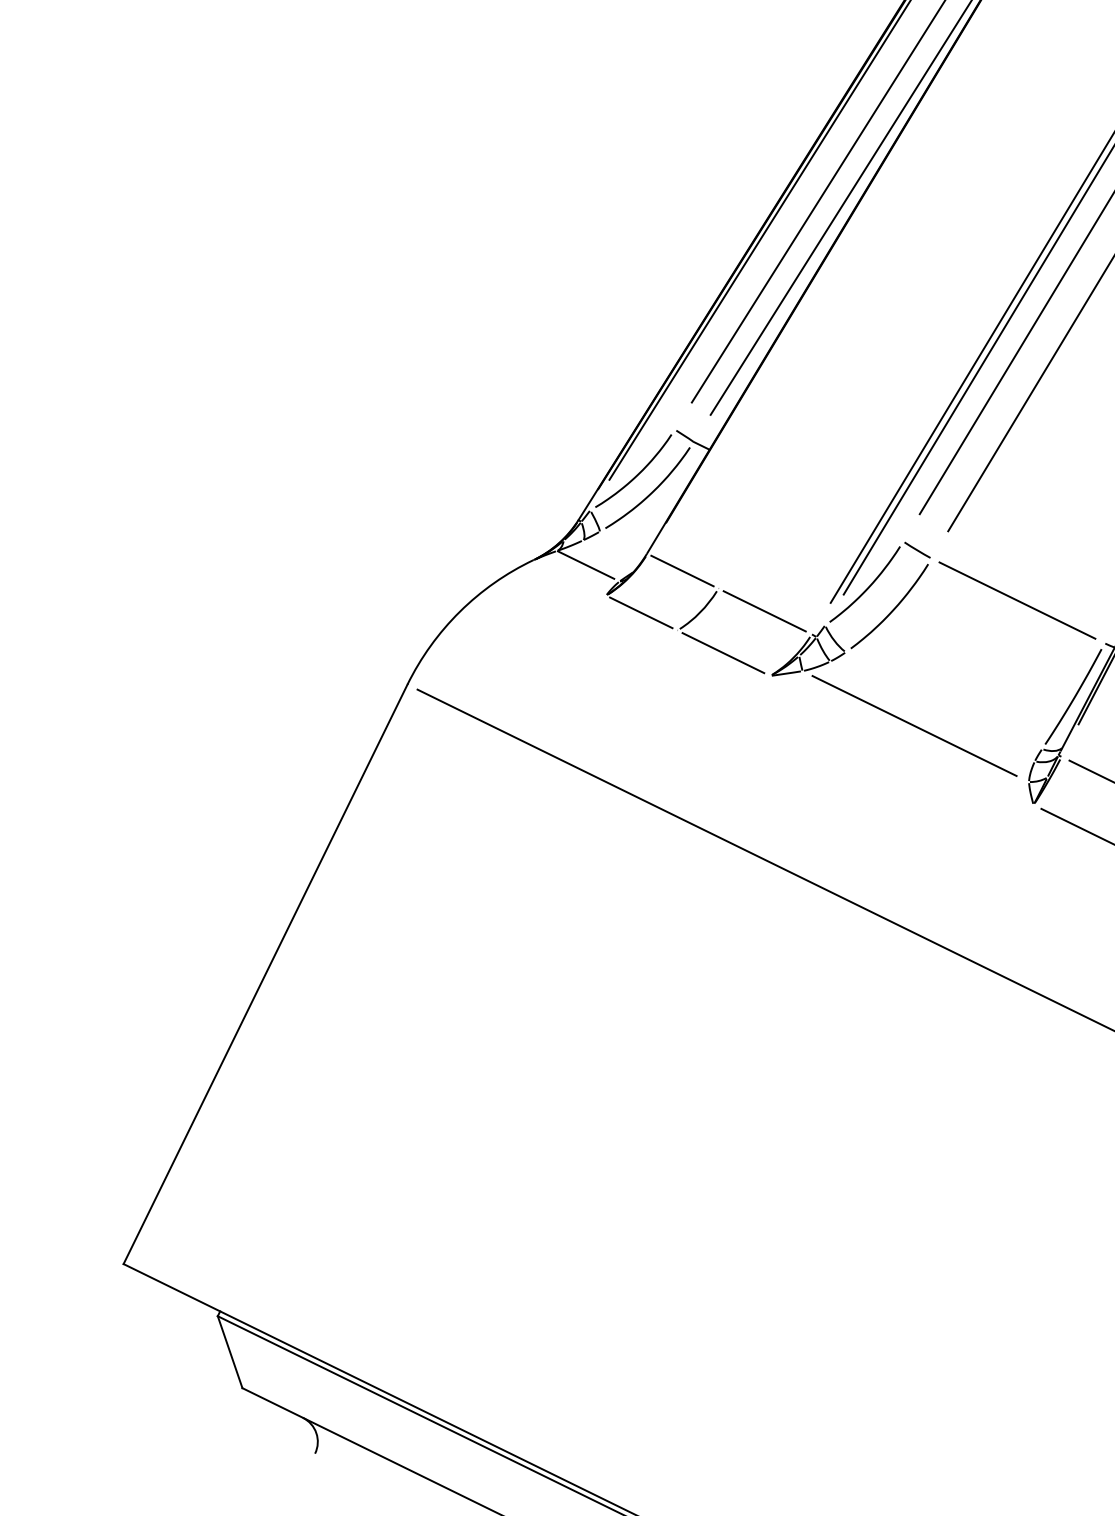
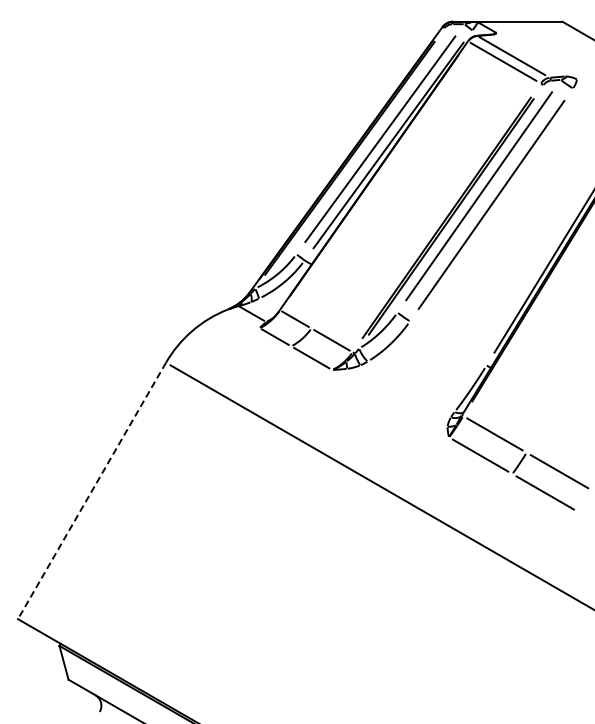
line: (1016, 601) -> (447, 343), removed
line: (913, 726) -> (396, 397), removed
line: (264, 975) -> (91, 491), solid -> dashed

